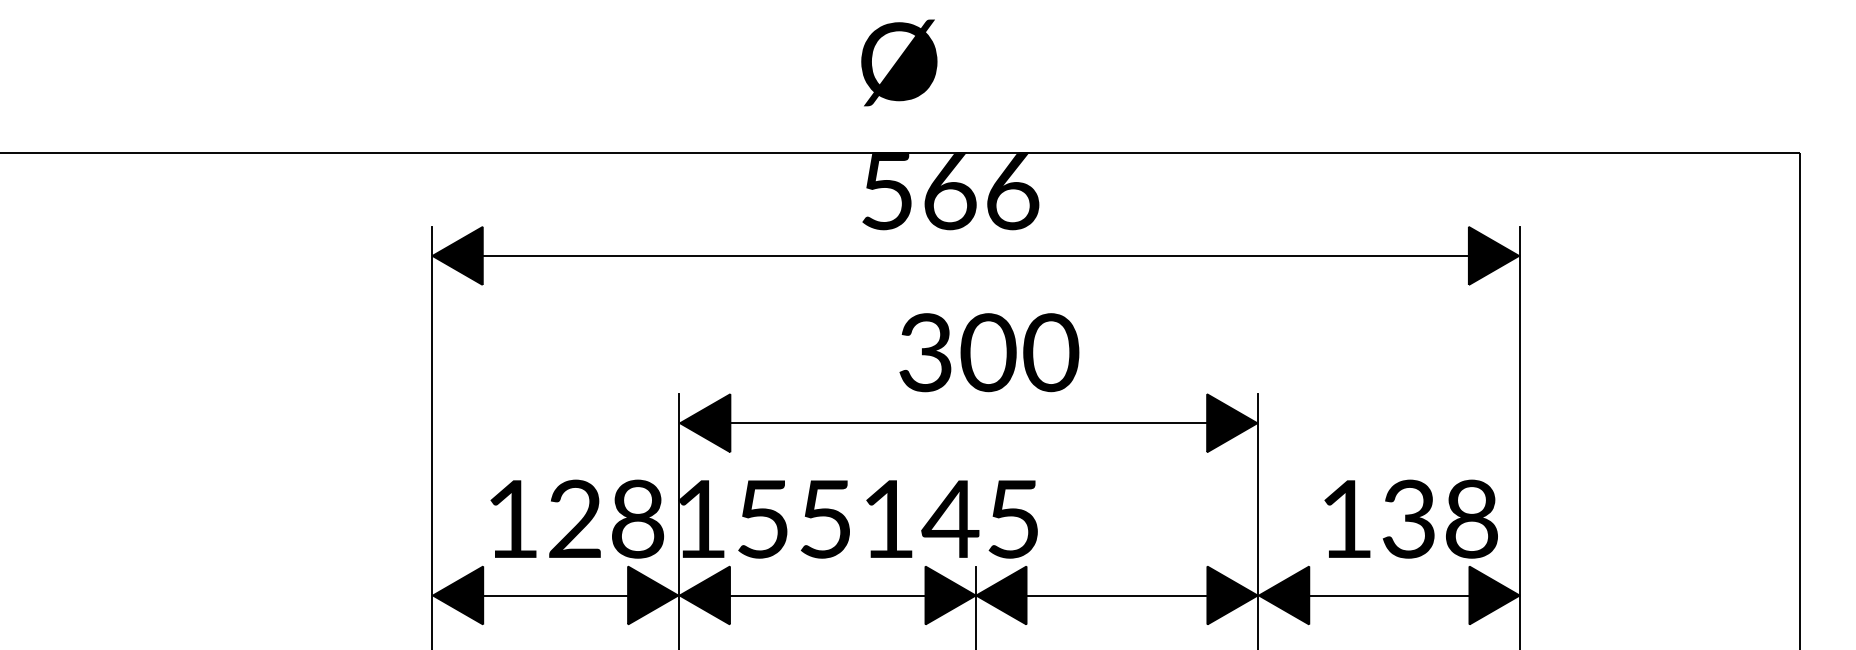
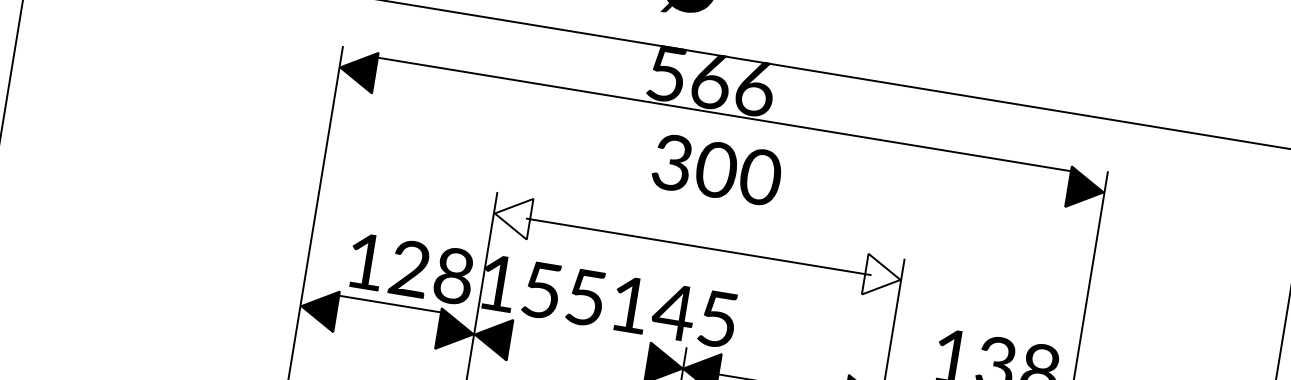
line: (977, 255) -> (725, 114), moved
text: (989, 352) -> (717, 169), moved
fill: (705, 423) -> (512, 216), removed
fill: (1232, 423) -> (883, 277), removed
line: (555, 595) -> (390, 304), moved
line: (829, 595) -> (579, 351), removed

